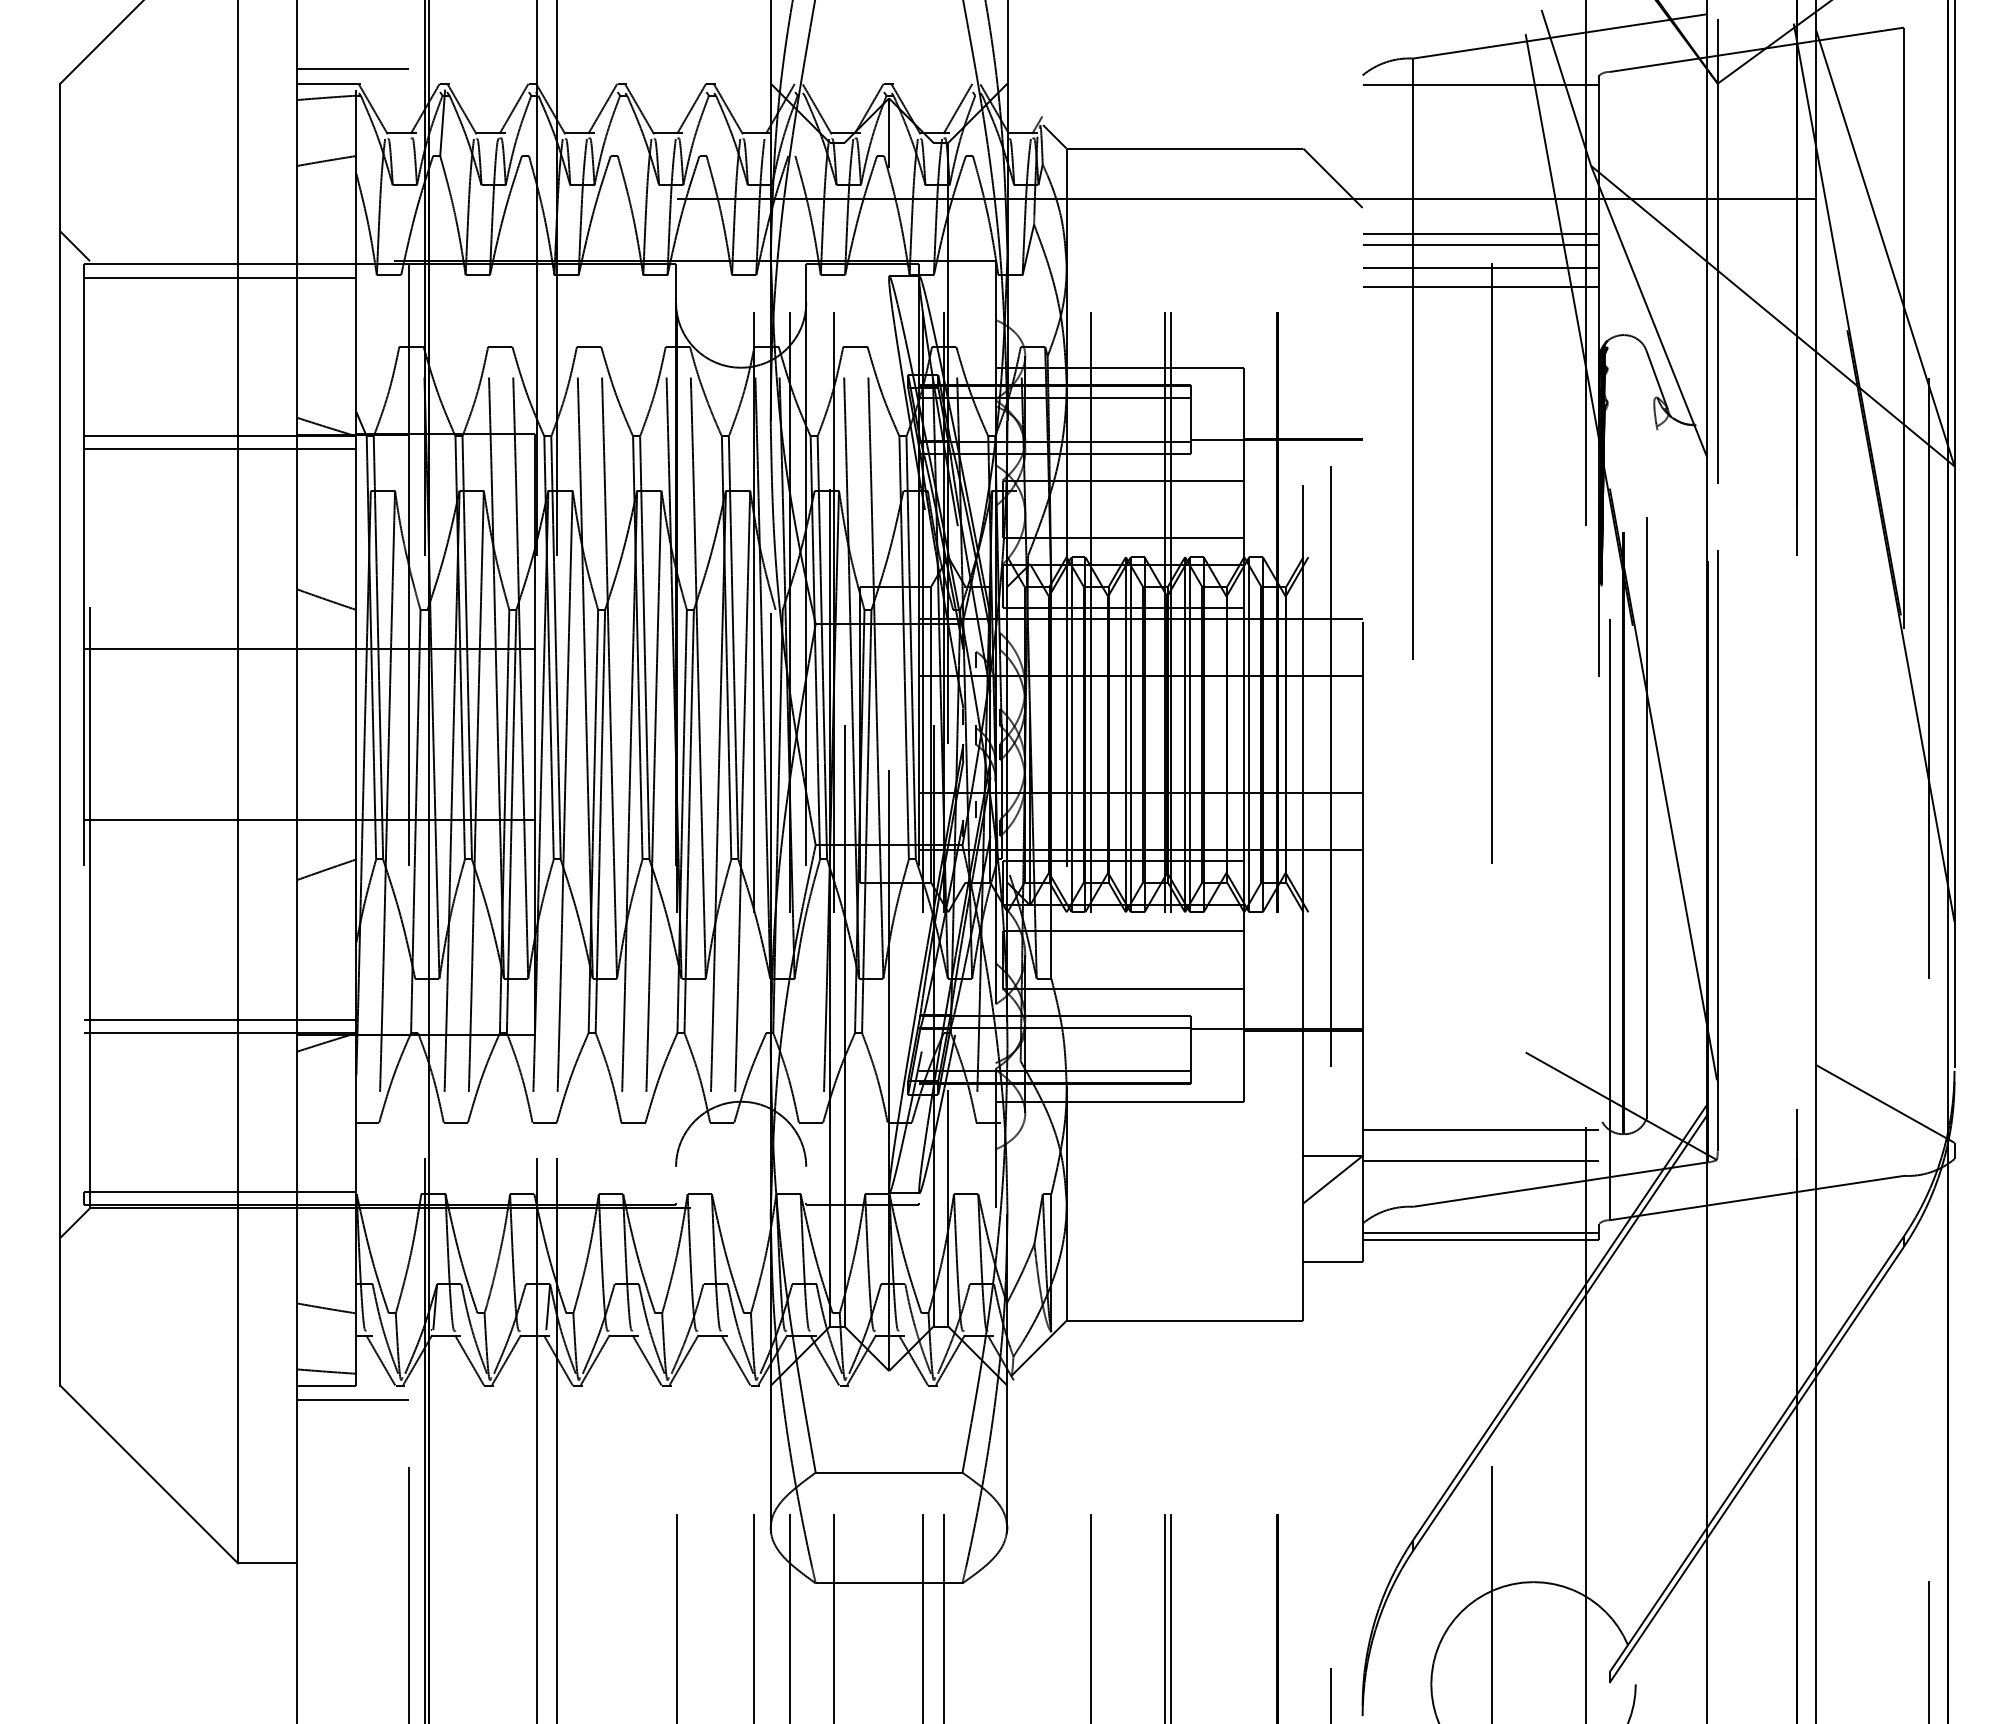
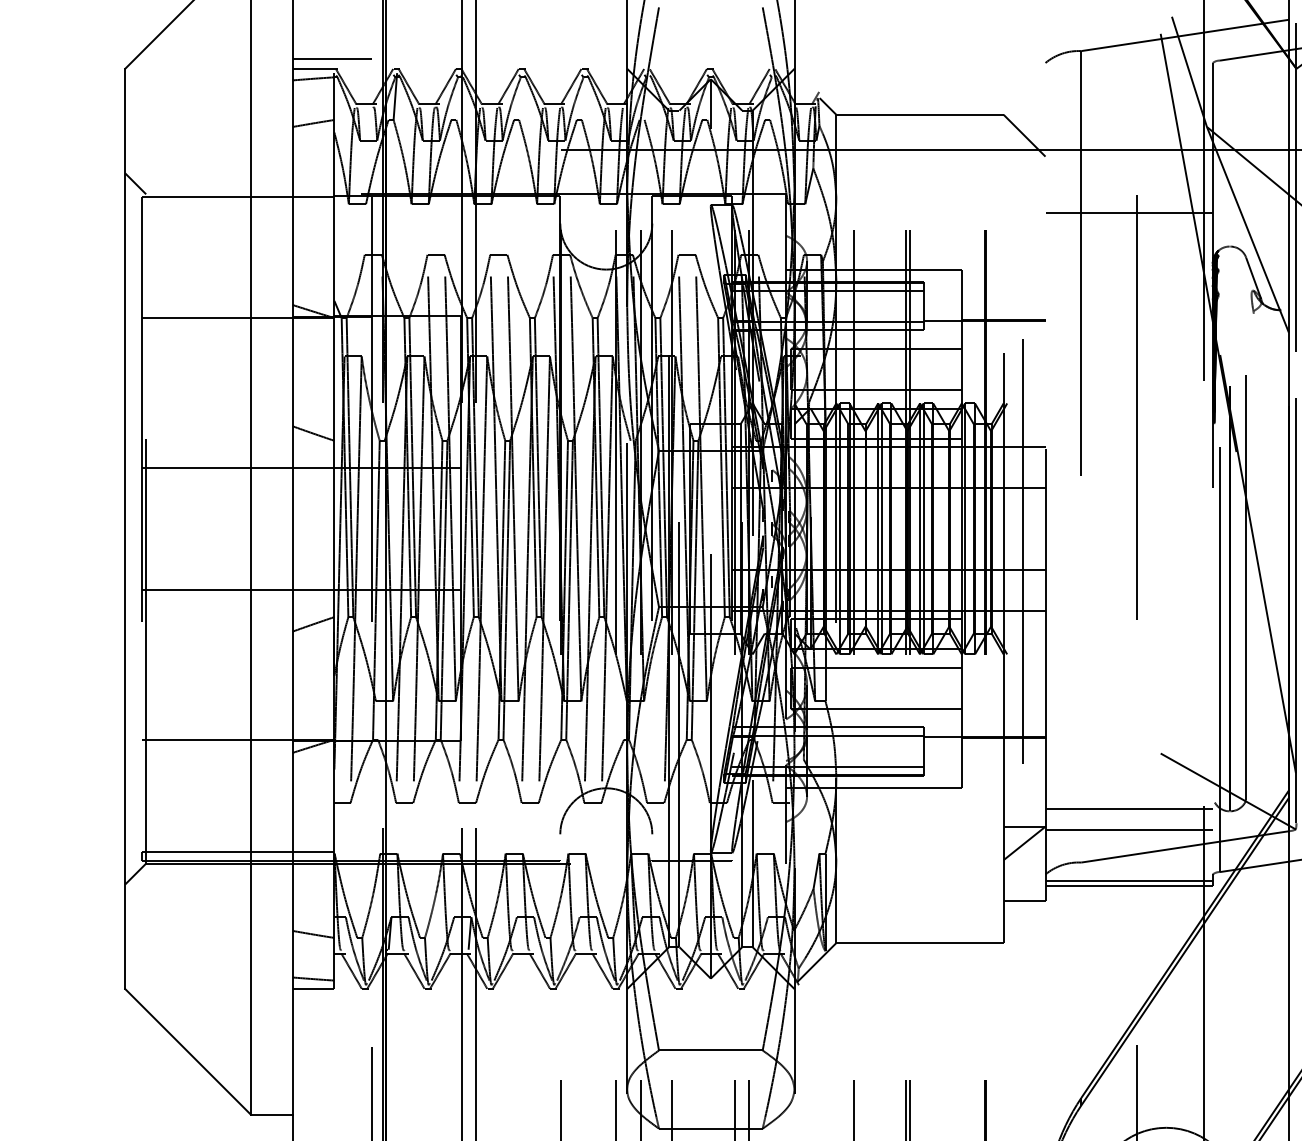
line: (1480, 84) -> (1128, 69), removed
line: (1480, 234) -> (1128, 175), removed
line: (1480, 245) -> (1128, 183), removed
line: (1480, 267) -> (1128, 198), removed
line: (220, 277) -> (238, 205), removed
line: (220, 449) -> (238, 327), removed
line: (220, 1020) -> (238, 730), removed
line: (353, 1399) -> (332, 998), removed

